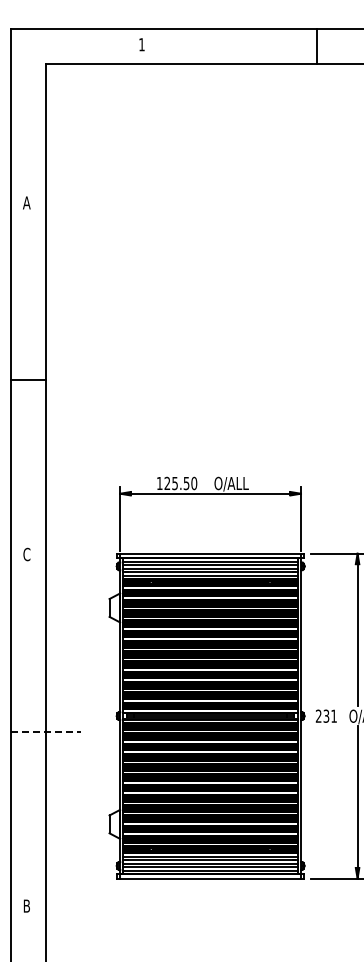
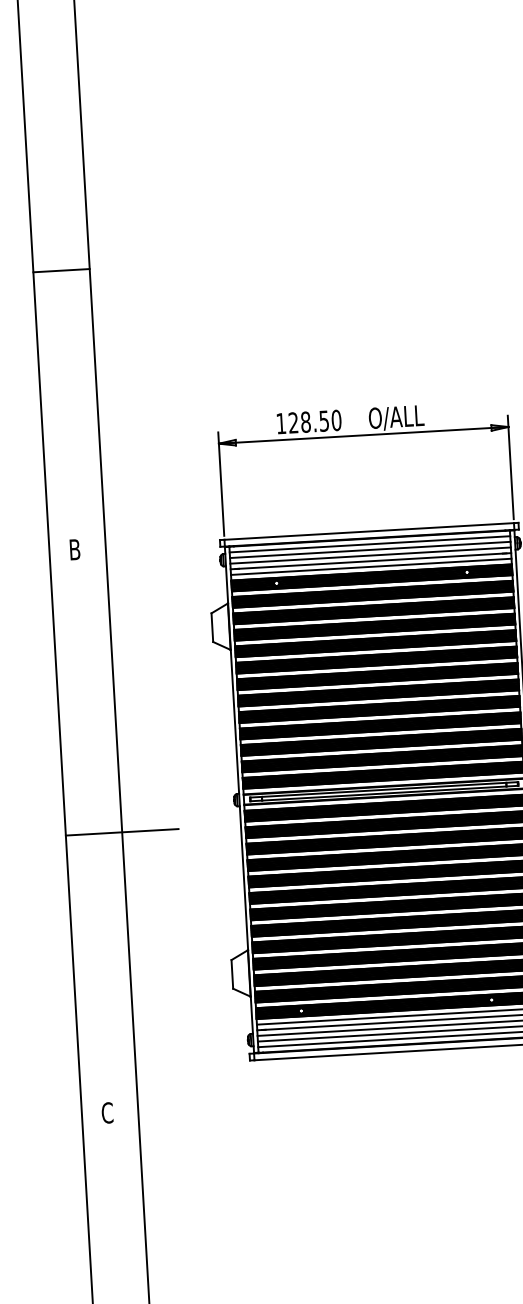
text: (175, 483) -> (306, 422), 125.50 -> 128.50
text: (26, 554) -> (74, 549), C -> B
line: (46, 732) -> (122, 833), dashed -> solid
text: (26, 905) -> (106, 1112), B -> C

